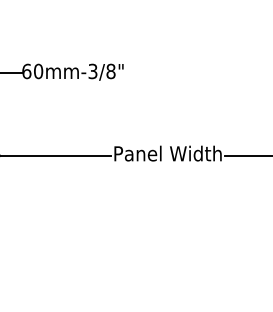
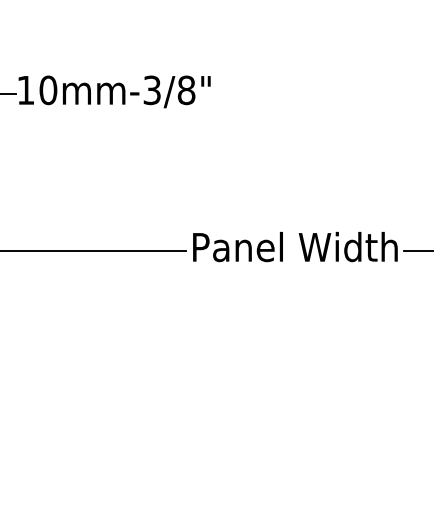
text: (26, 71) -> (25, 90), 60mm-3/8" -> 10mm-3/8"

